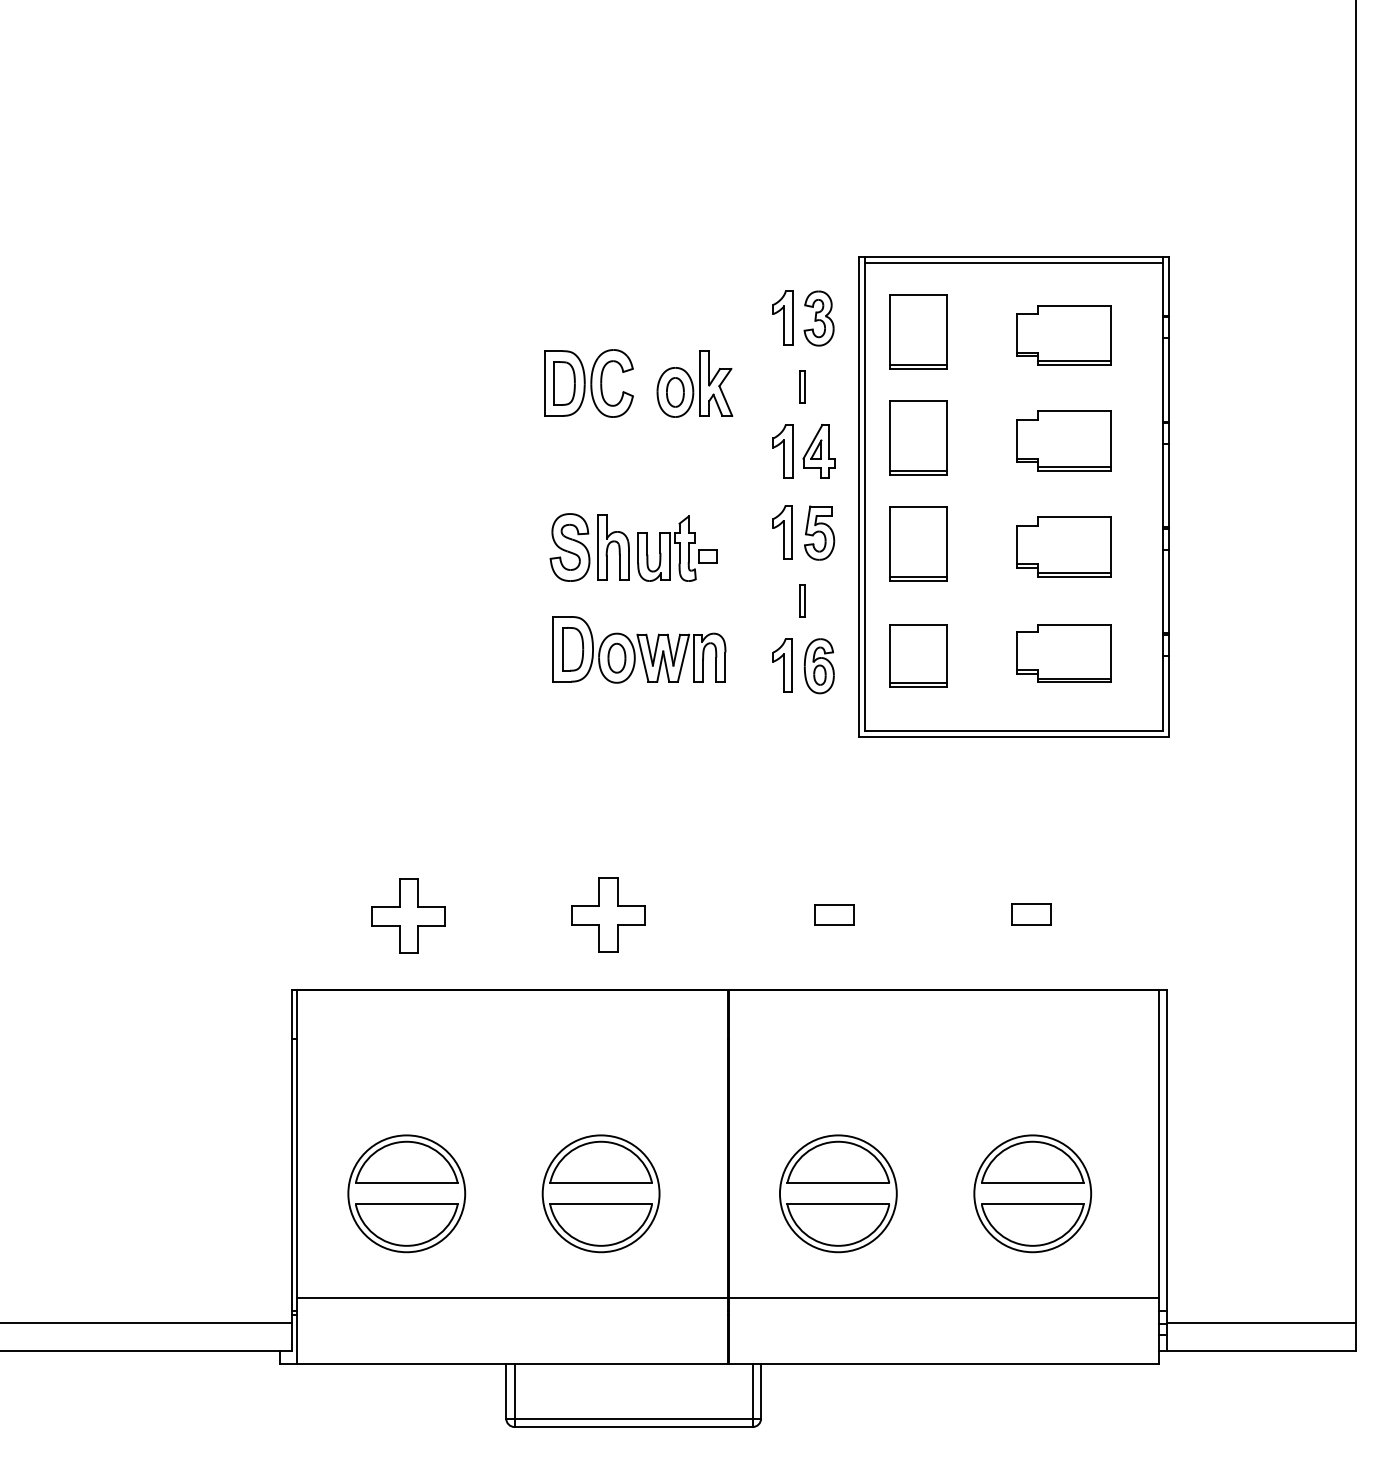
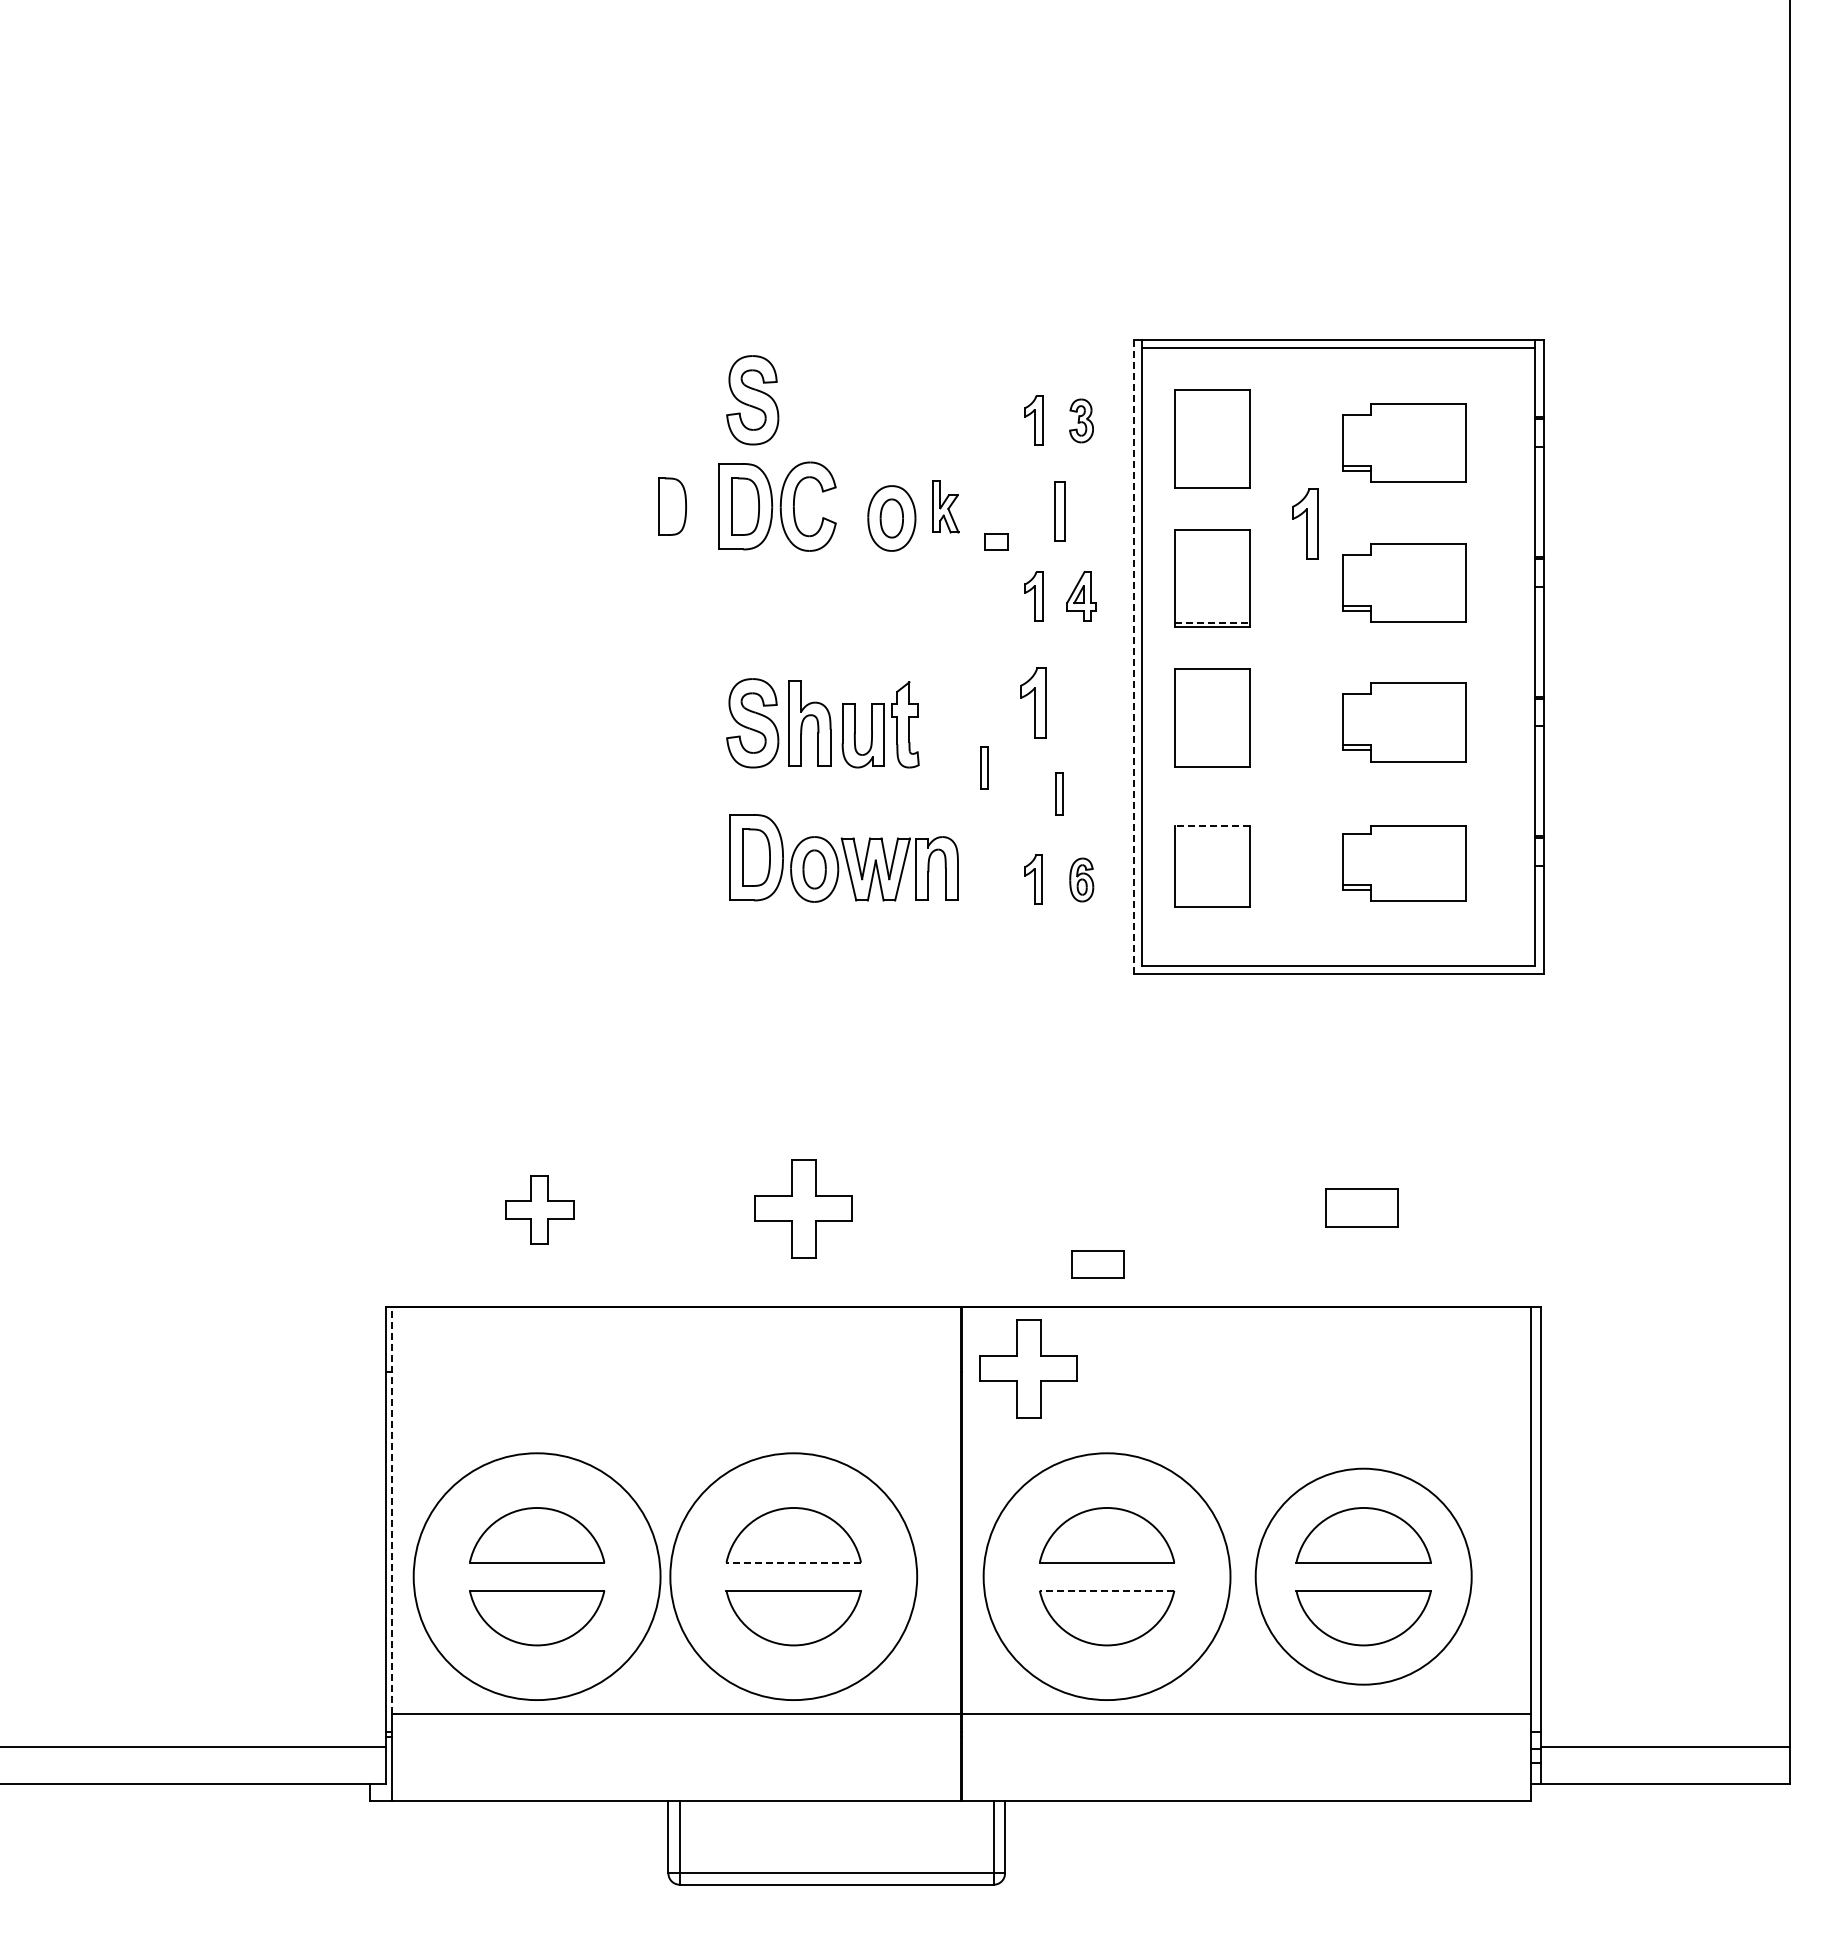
part: (569, 303) -> (752, 400), added
part: (782, 318) -> (1033, 420), size x0.7
part: (819, 318) -> (1081, 420), size x0.6
line: (1074, 361) -> (1418, 477), removed
line: (918, 365) -> (1212, 482), removed
part: (509, 383) -> (672, 506), added
part: (716, 383) -> (945, 506), size x0.6
part: (802, 386) -> (1059, 510), size x1.4
part: (988, 396) -> (1305, 523), added
part: (782, 451) -> (1033, 596), size x0.7
part: (819, 451) -> (1081, 596), size x0.7
line: (1074, 466) -> (1418, 616), removed
line: (918, 471) -> (1212, 622), solid -> dashed
line: (859, 497) -> (1134, 657), solid -> dashed
part: (819, 533) -> (1082, 704), removed
part: (707, 556) -> (996, 541), moved
line: (1074, 572) -> (1418, 756), removed
line: (918, 577) -> (1212, 762), removed
part: (745, 581) -> (984, 767), added
line: (918, 624) -> (1212, 825), solid -> dashed
part: (782, 665) -> (1033, 879), size x0.7
part: (819, 665) -> (1081, 879), size x0.6
line: (1074, 678) -> (1418, 896), removed
line: (918, 682) -> (1212, 901), removed
part: (834, 914) -> (1097, 1264), moved
part: (1031, 914) -> (1361, 1207), size x1.4
part: (408, 915) -> (539, 1209), size x0.7
part: (778, 1036) -> (1028, 1368), added
line: (297, 1143) -> (392, 1510), solid -> dashed
line: (600, 1183) -> (793, 1562), solid -> dashed
circle: (407, 1193) -> (537, 1576), size x1.6
circle: (600, 1193) -> (793, 1576), size x1.6
circle: (837, 1193) -> (1106, 1576), size x1.6
circle: (1032, 1193) -> (1363, 1576), size x1.4
line: (837, 1204) -> (1106, 1590), solid -> dashed

